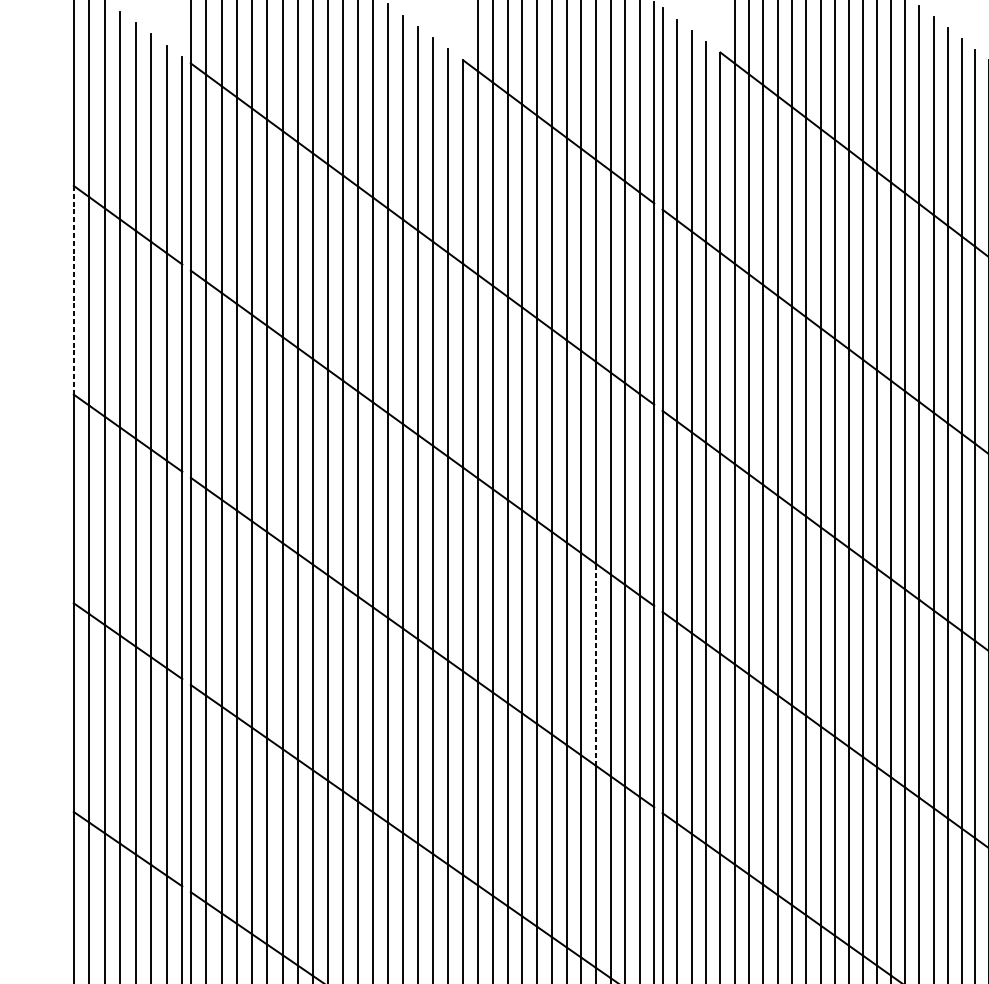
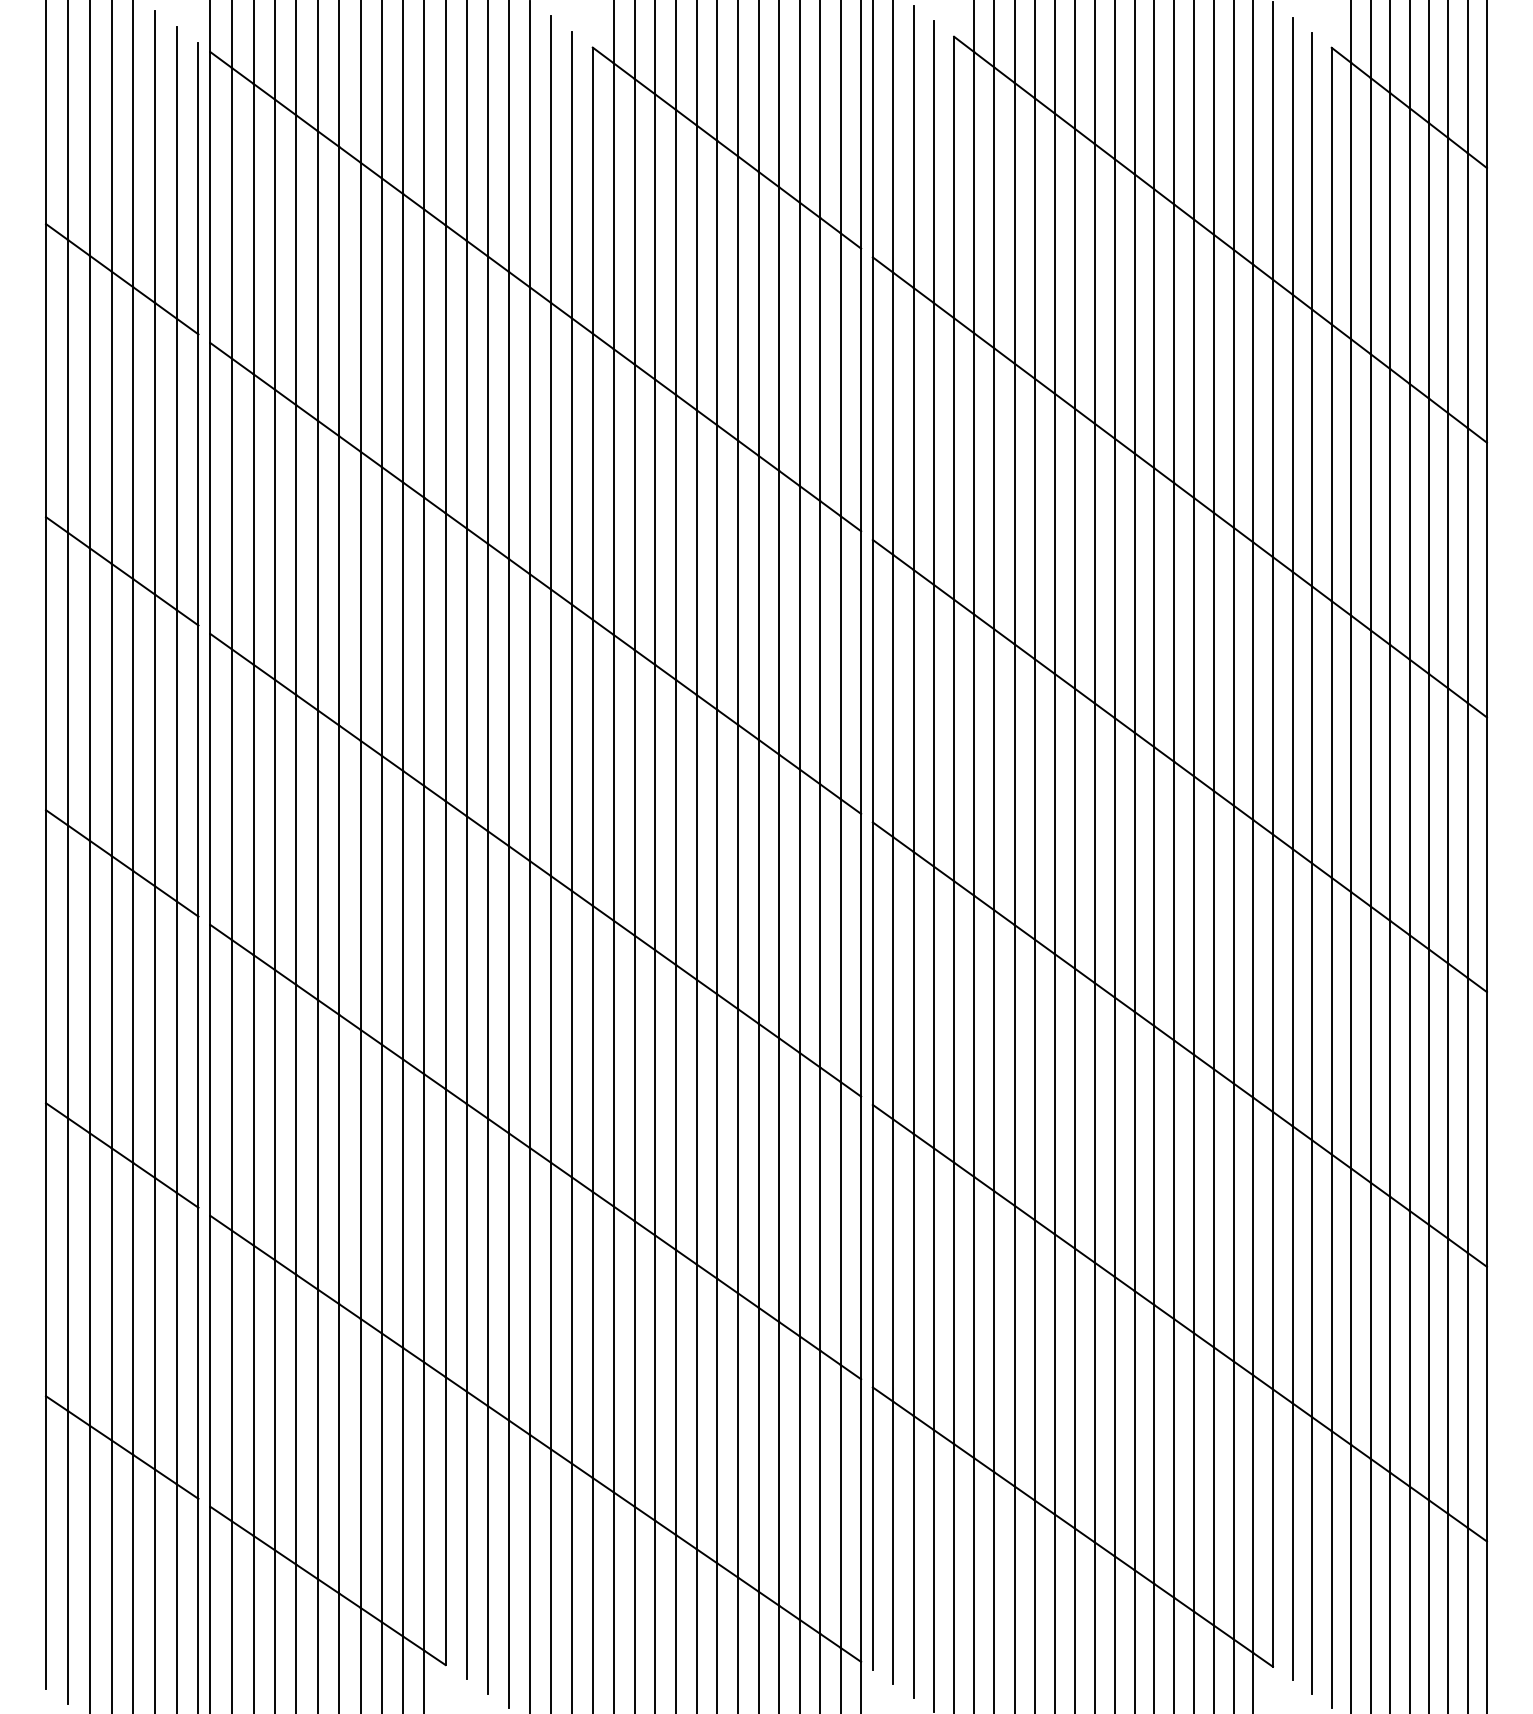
line: (74, 290) -> (46, 370), dashed -> solid
line: (596, 664) -> (779, 896), dashed -> solid

